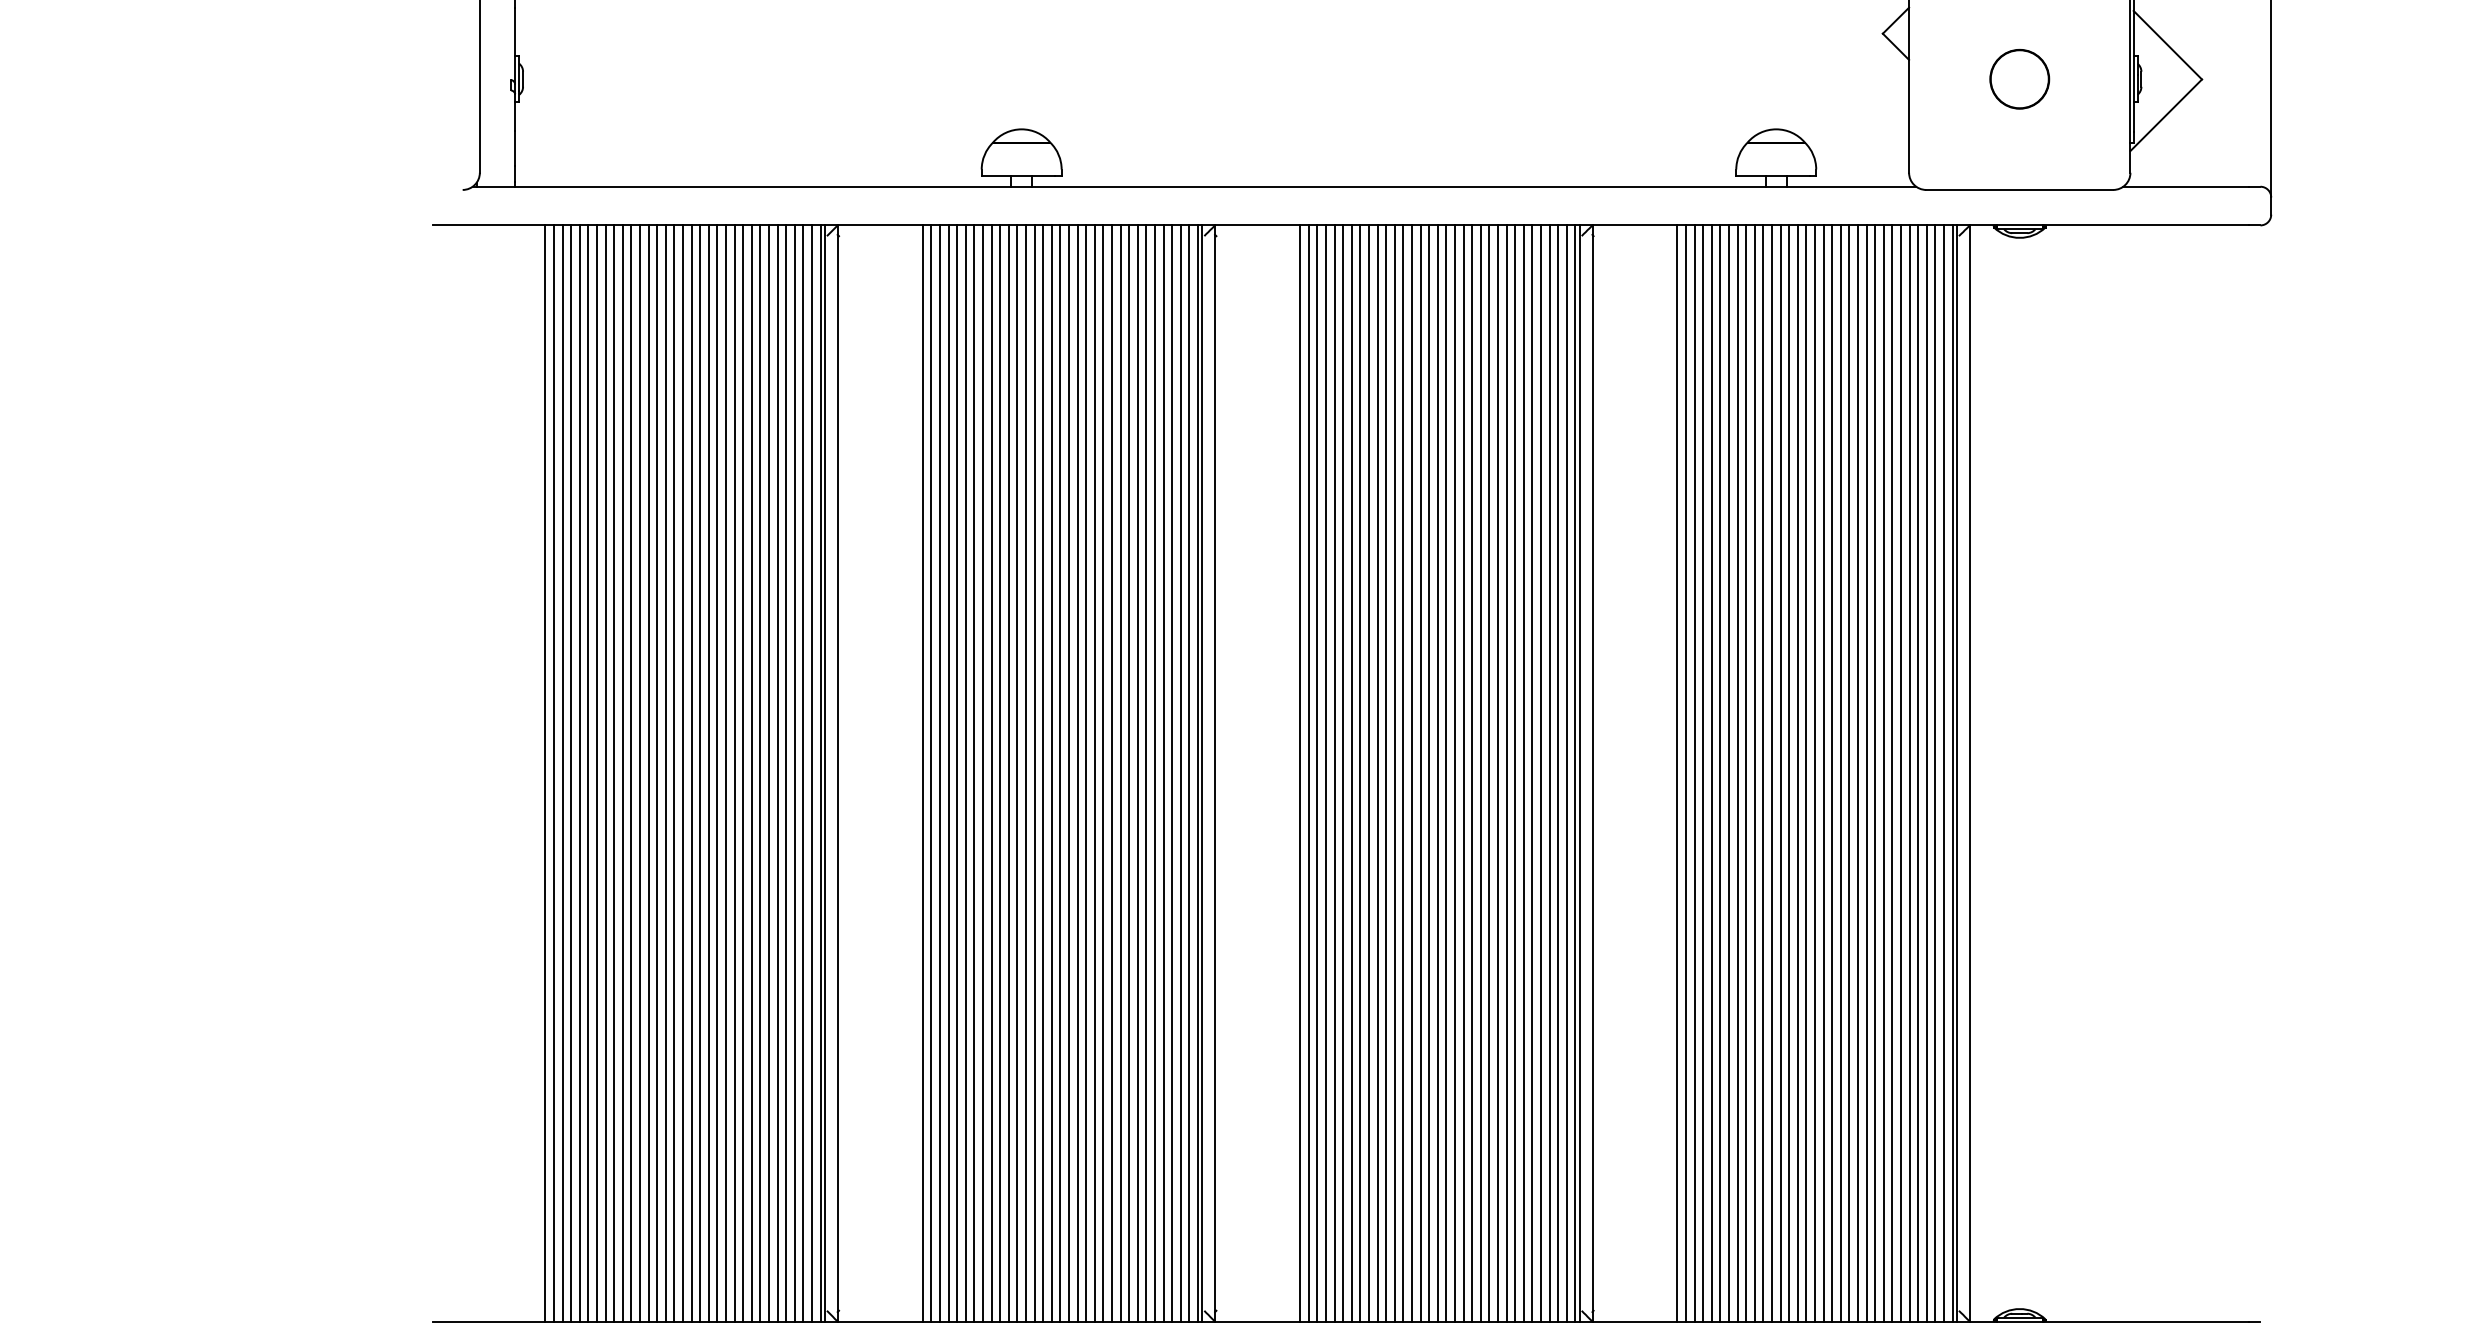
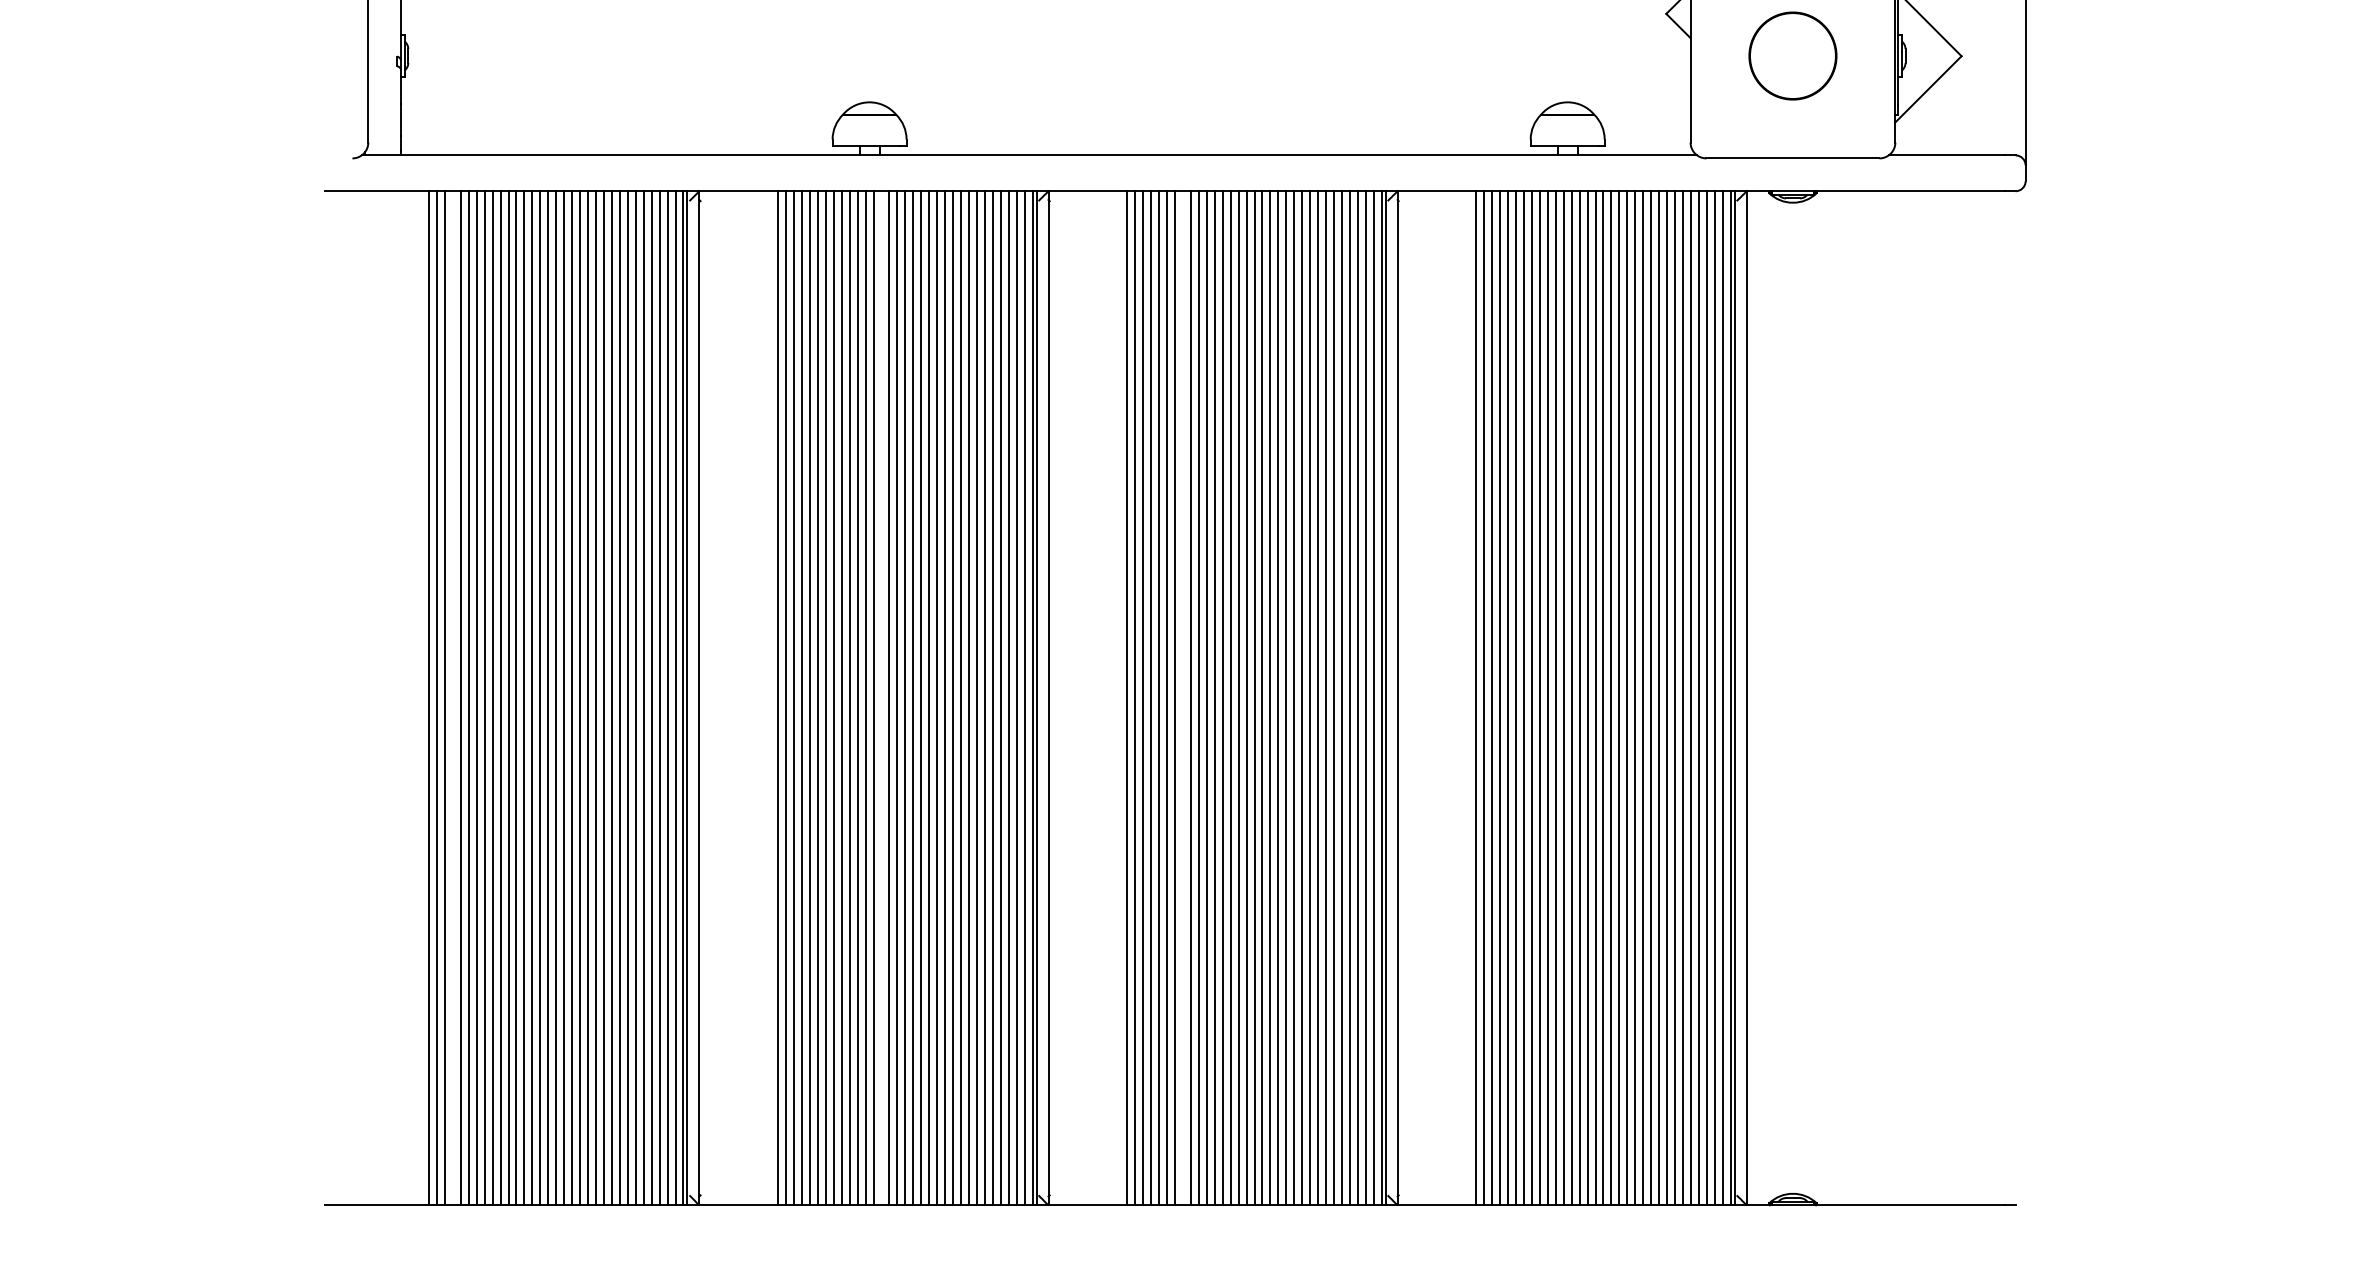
part: (2019, 78) -> (1792, 55), size x1.6
line: (570, 773) -> (452, 698), removed
line: (1034, 773) -> (881, 698), removed
line: (1359, 773) -> (1182, 698), removed

